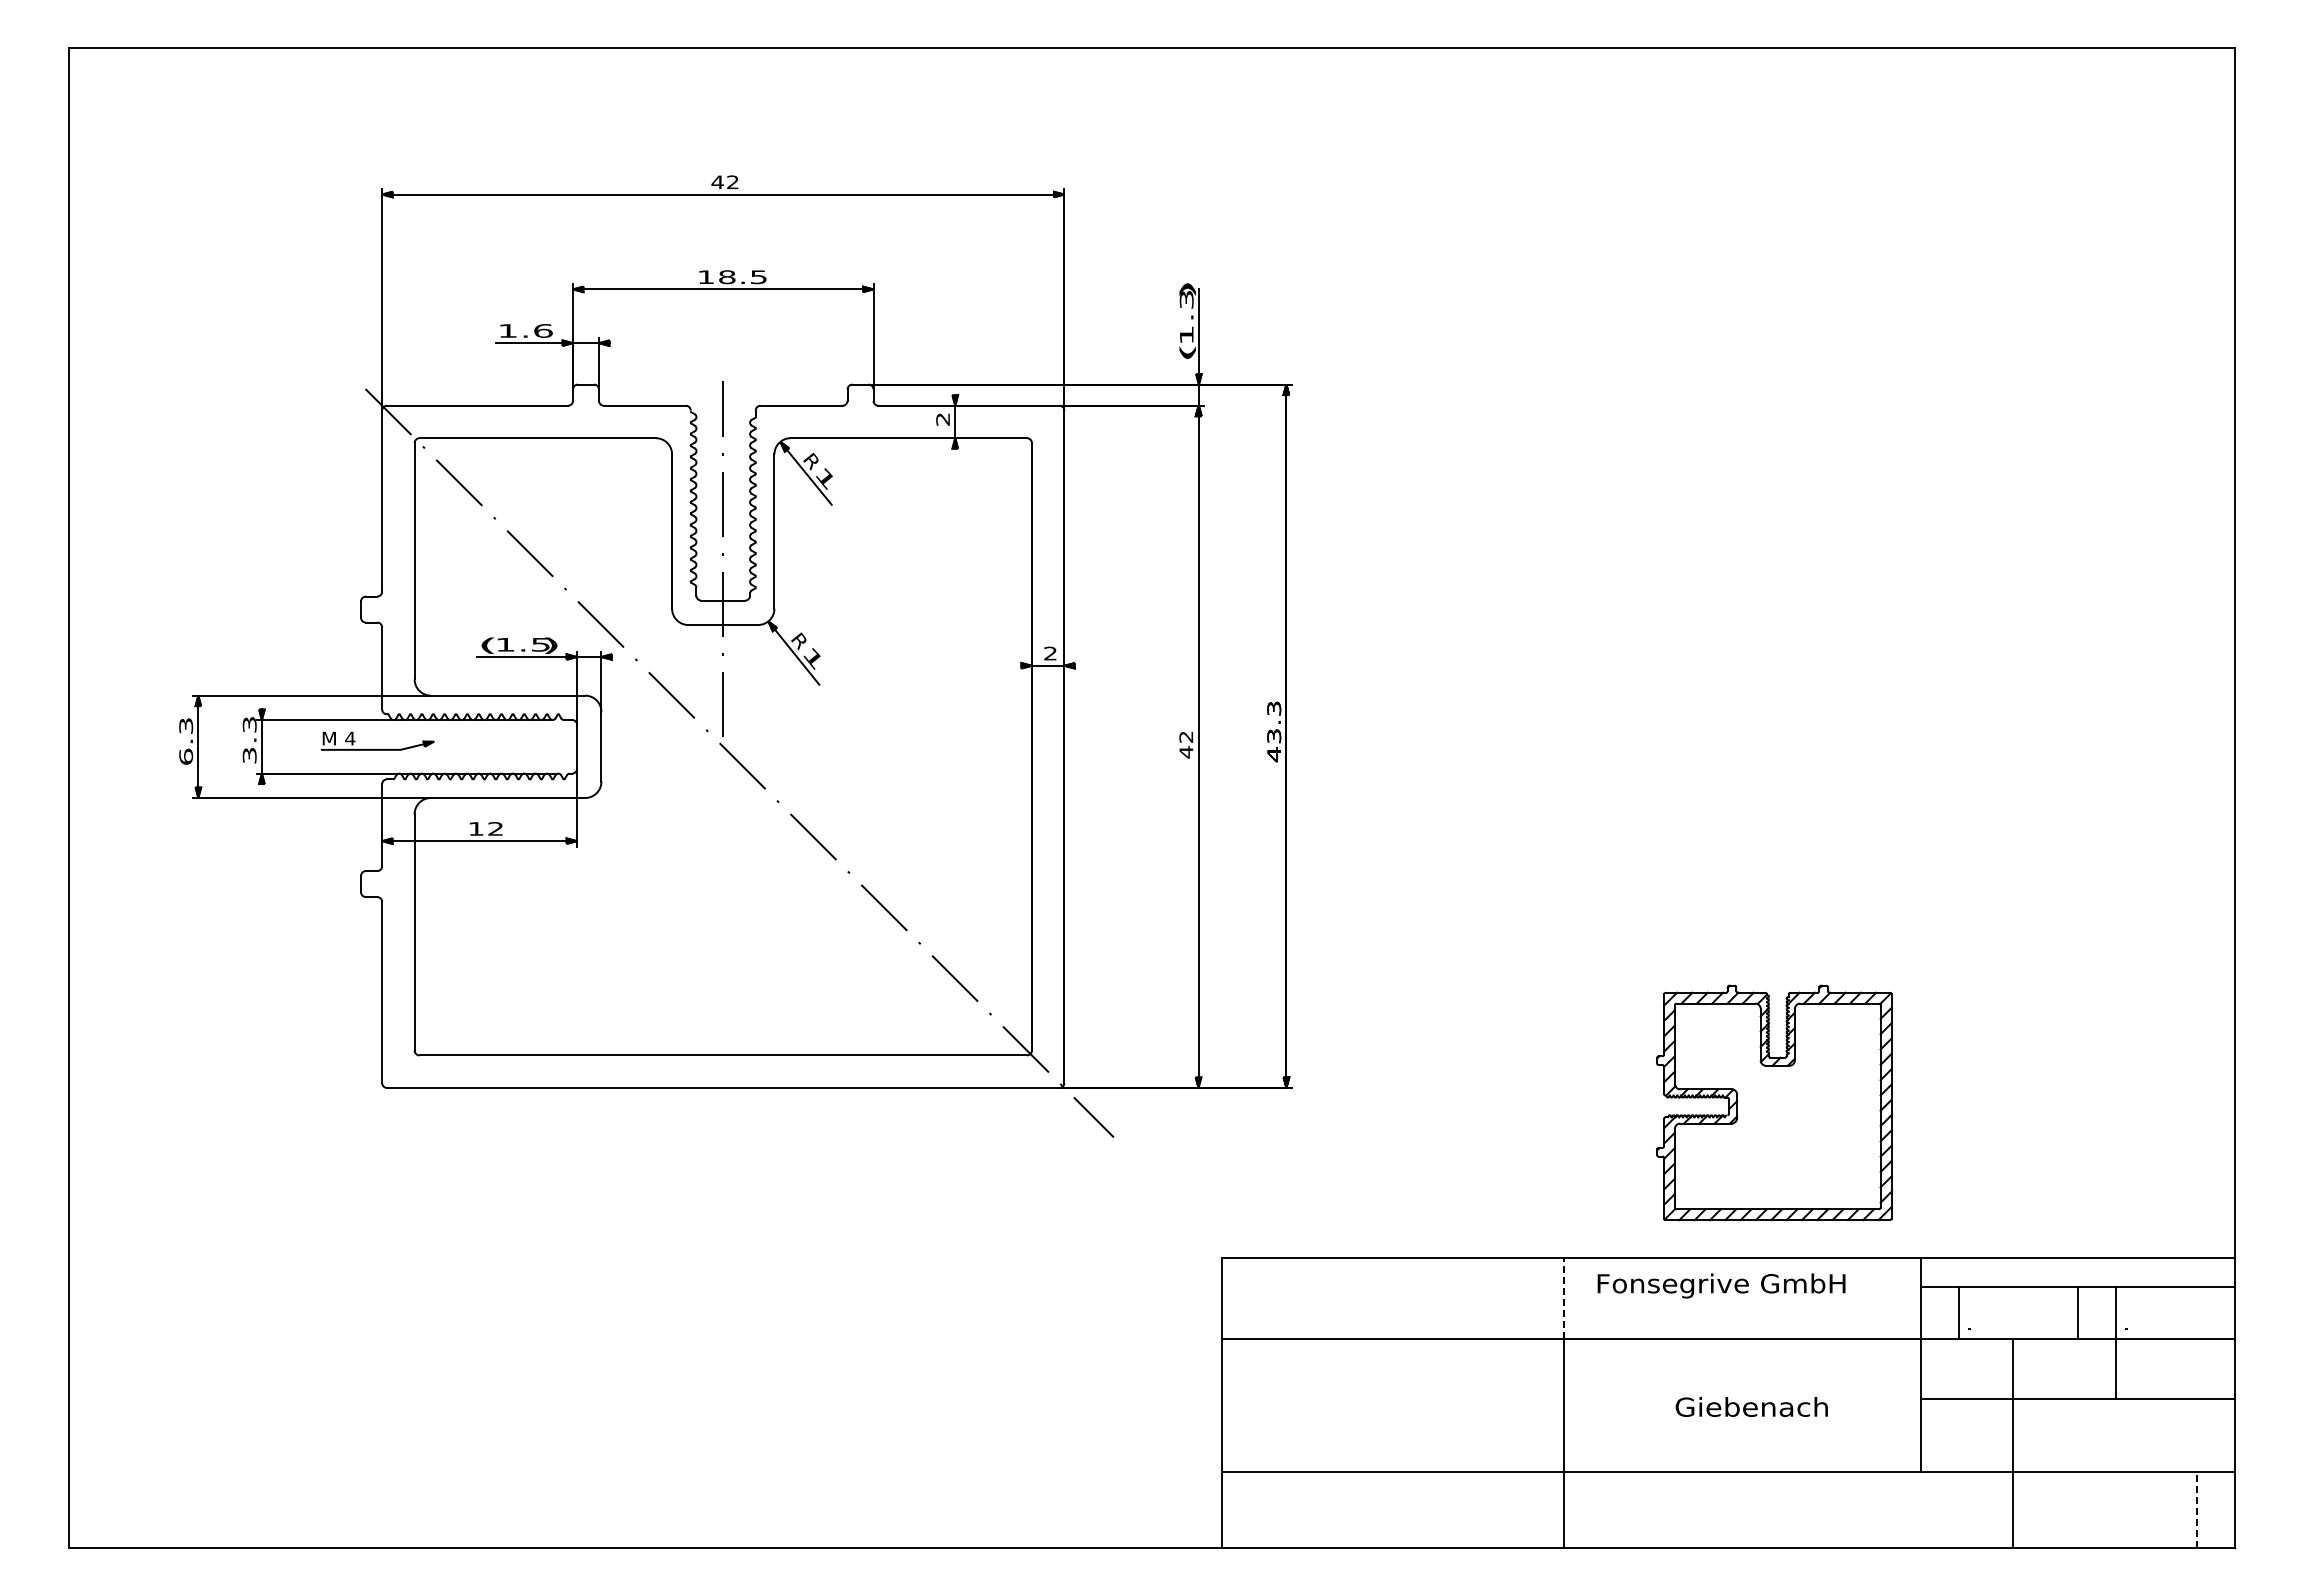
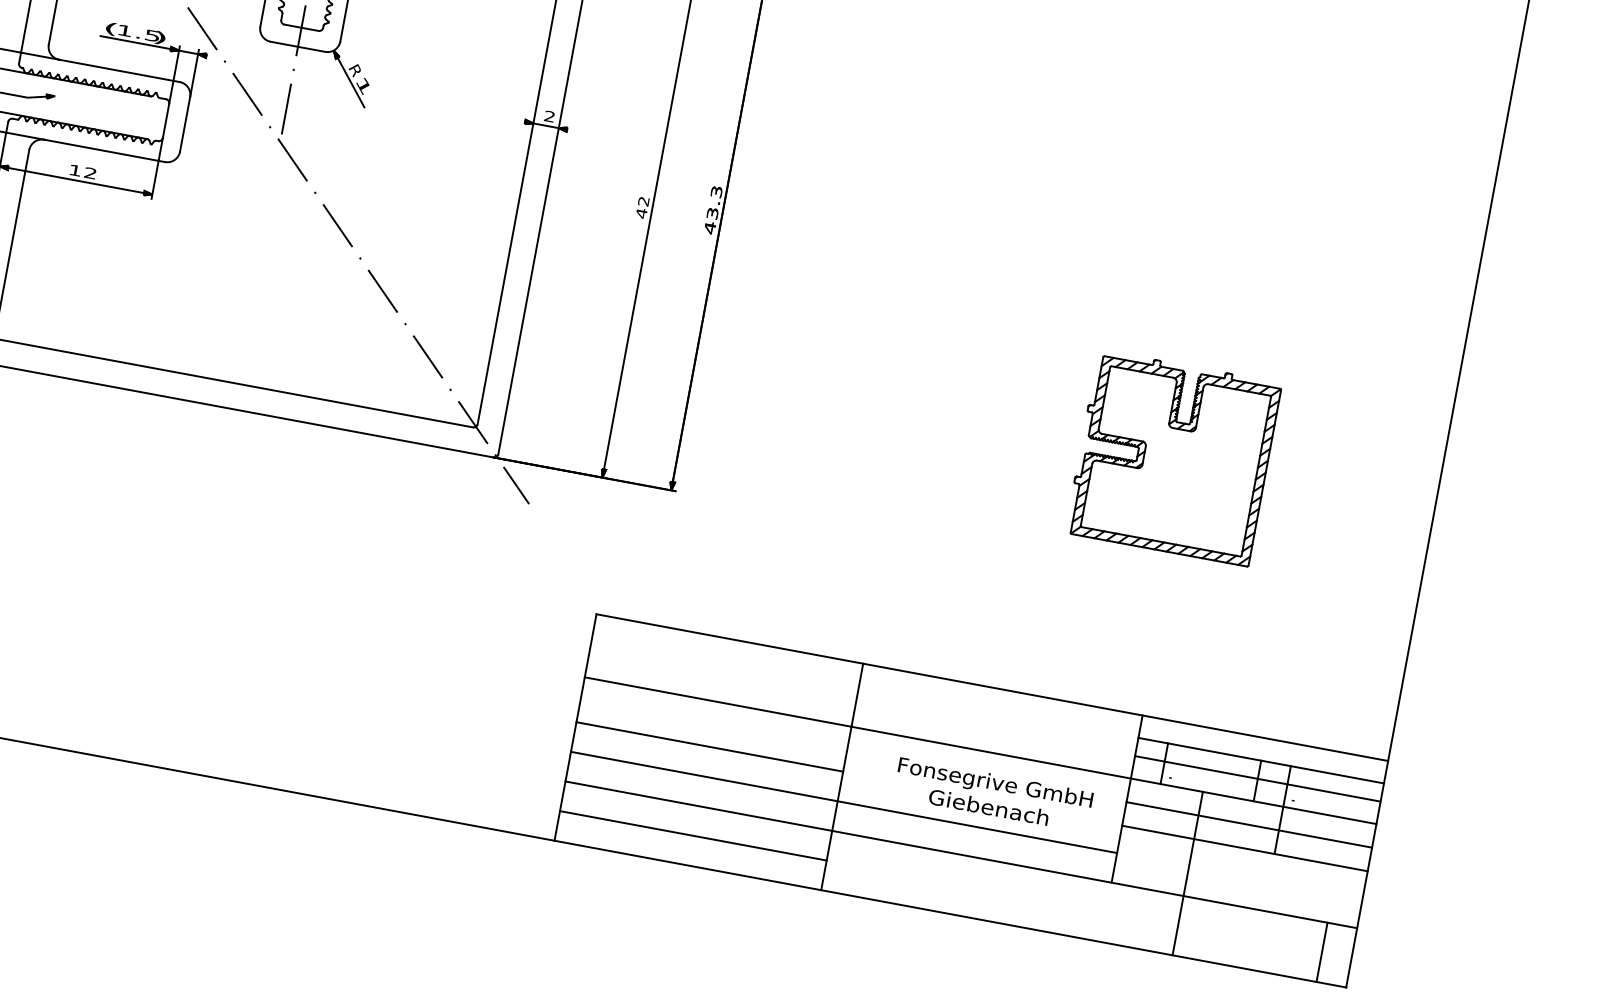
part: (1774, 1102) -> (1173, 457), moved
text: (1721, 1285) -> (995, 783), moved
line: (1563, 1298) -> (857, 695), dashed -> solid
line: (2077, 1310) -> (1257, 779), added
line: (2077, 1369) -> (1248, 825), added
line: (1392, 1396) -> (709, 747), added
line: (1571, 1434) -> (843, 802), added
line: (1392, 1509) -> (693, 835), added
line: (2196, 1509) -> (1321, 951), dashed -> solid

